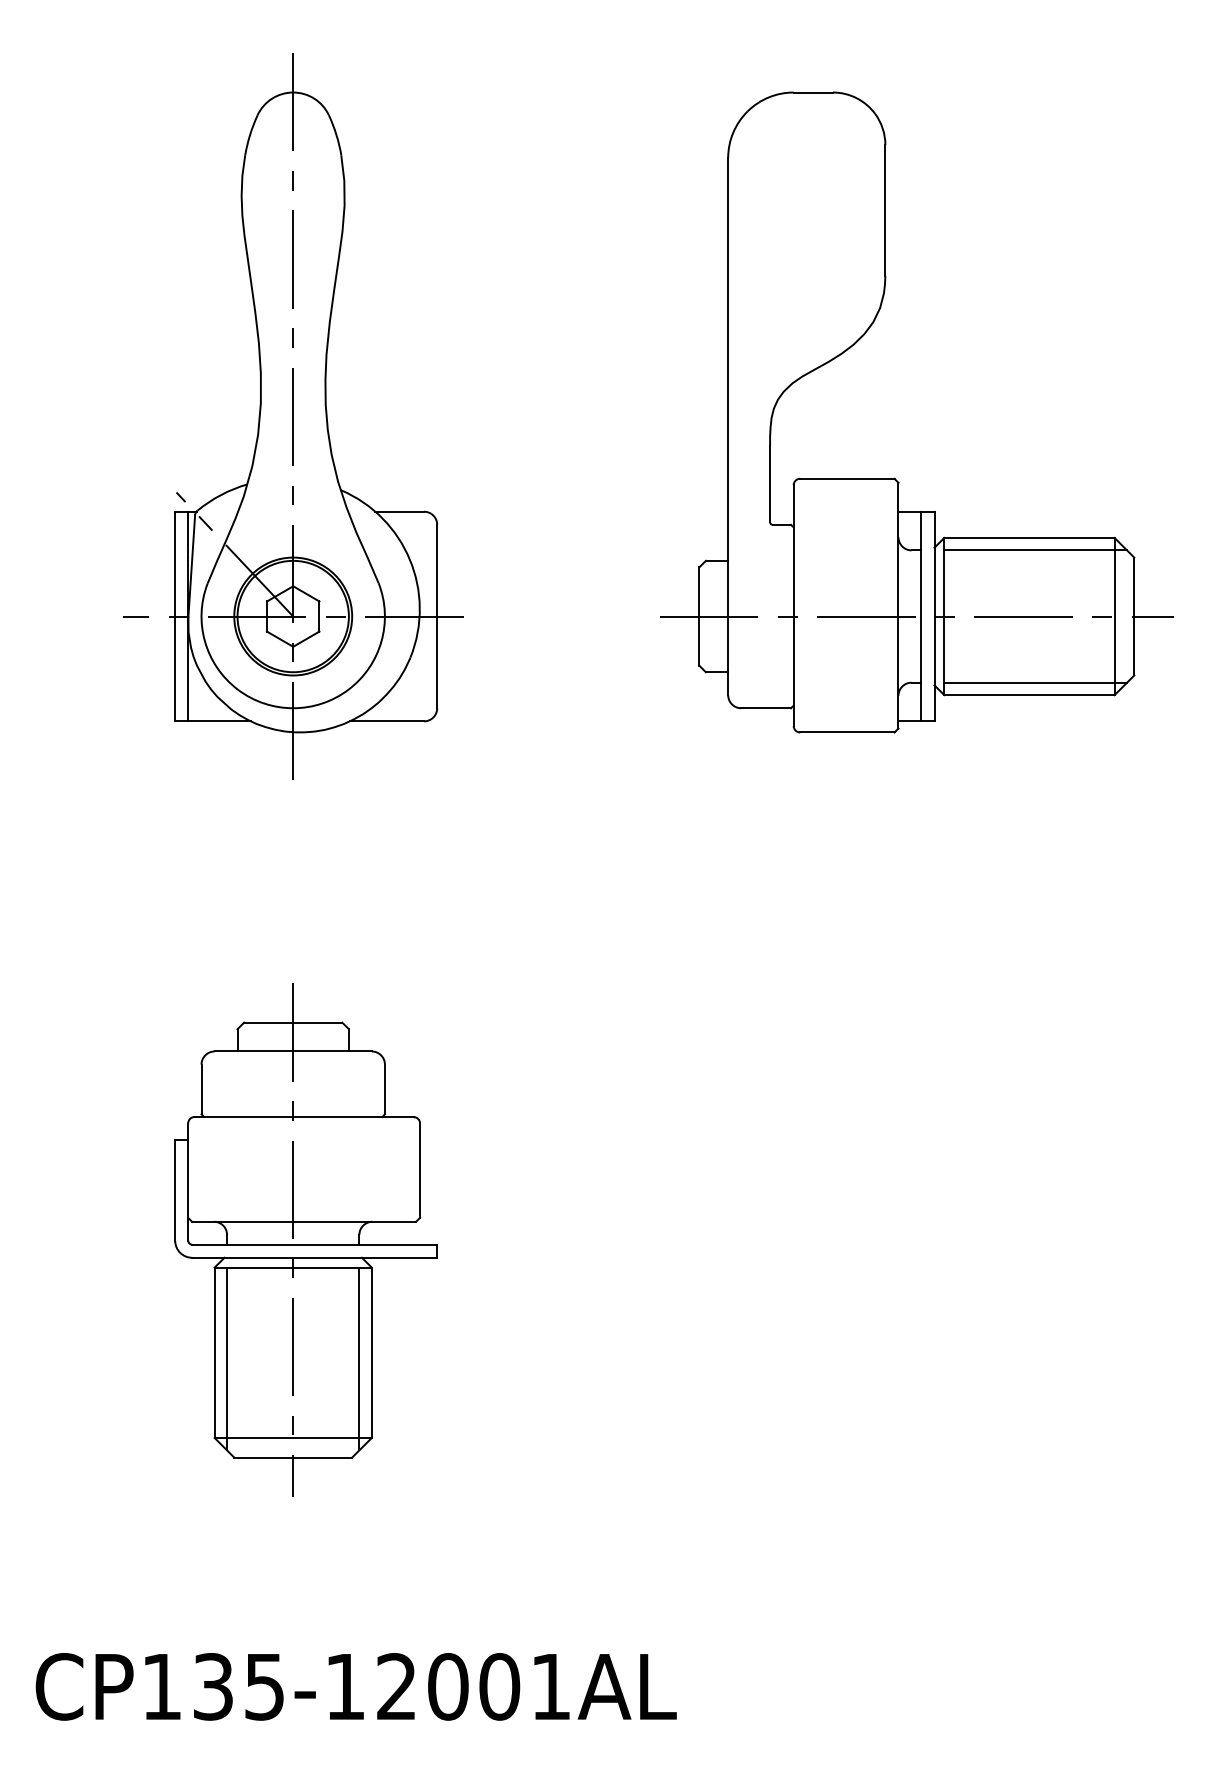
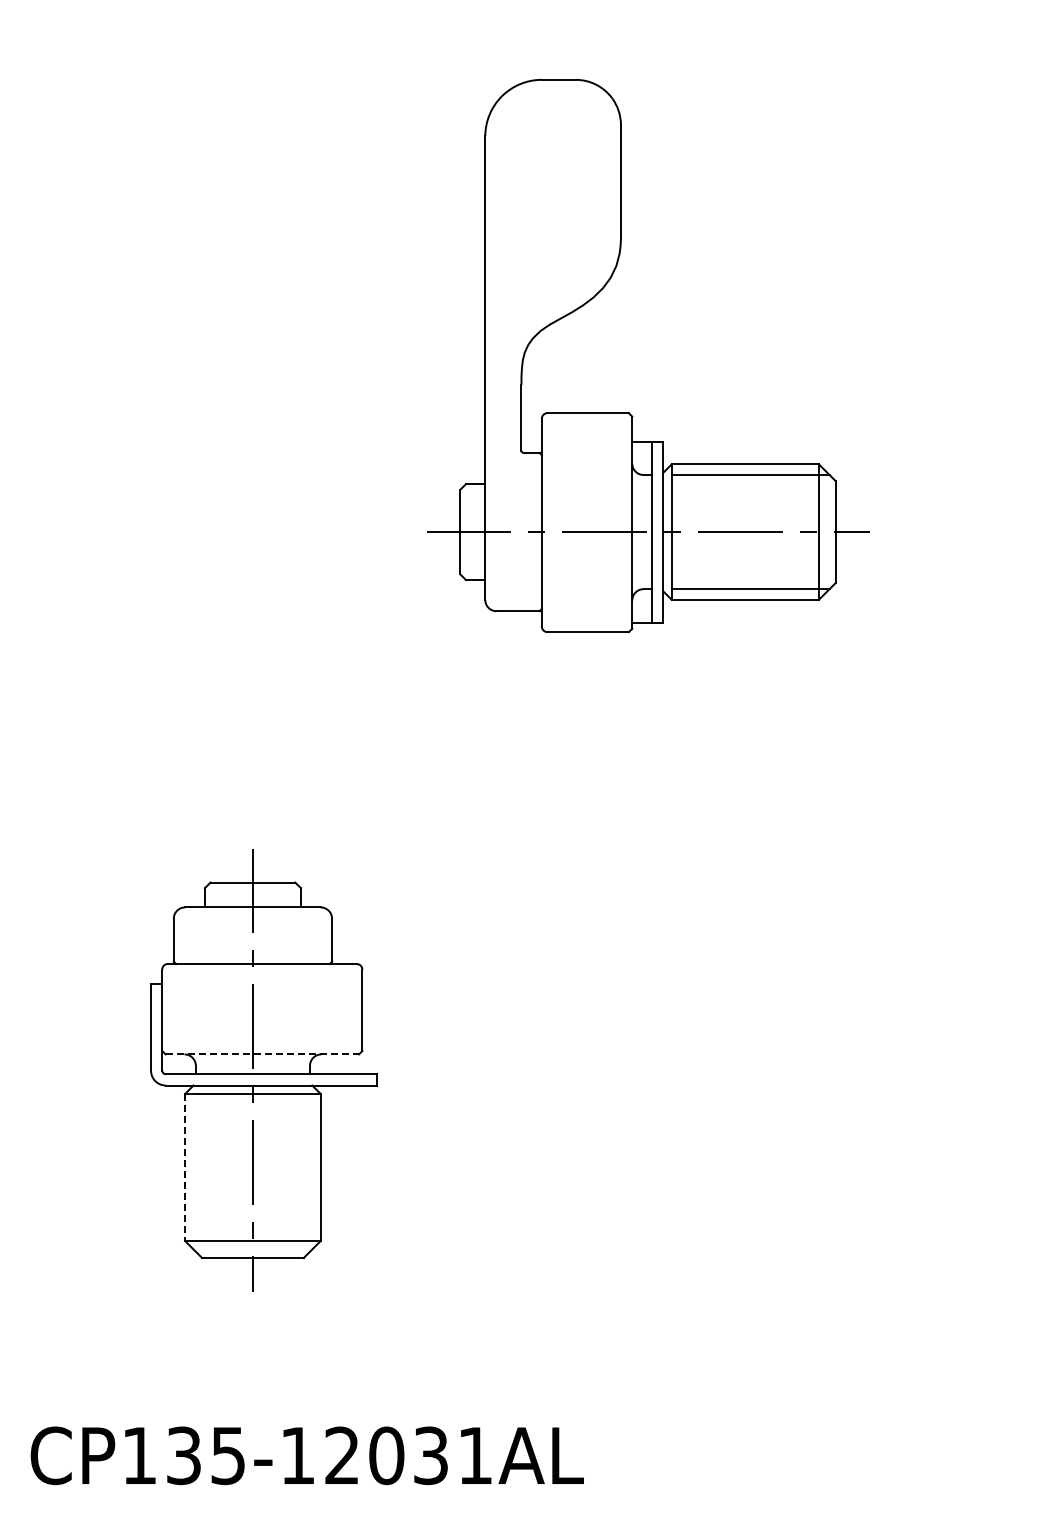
part: (292, 416) -> (252, 359), removed
part: (895, 477) -> (629, 412), moved
line: (304, 1221) -> (262, 1054), solid -> dashed
line: (215, 1352) -> (185, 1167), solid -> dashed
line: (226, 1358) -> (195, 1172), removed
line: (359, 1358) -> (310, 1172), removed
text: (498, 1686) -> (430, 1455), CP135-12001AL -> CP135-12031AL

